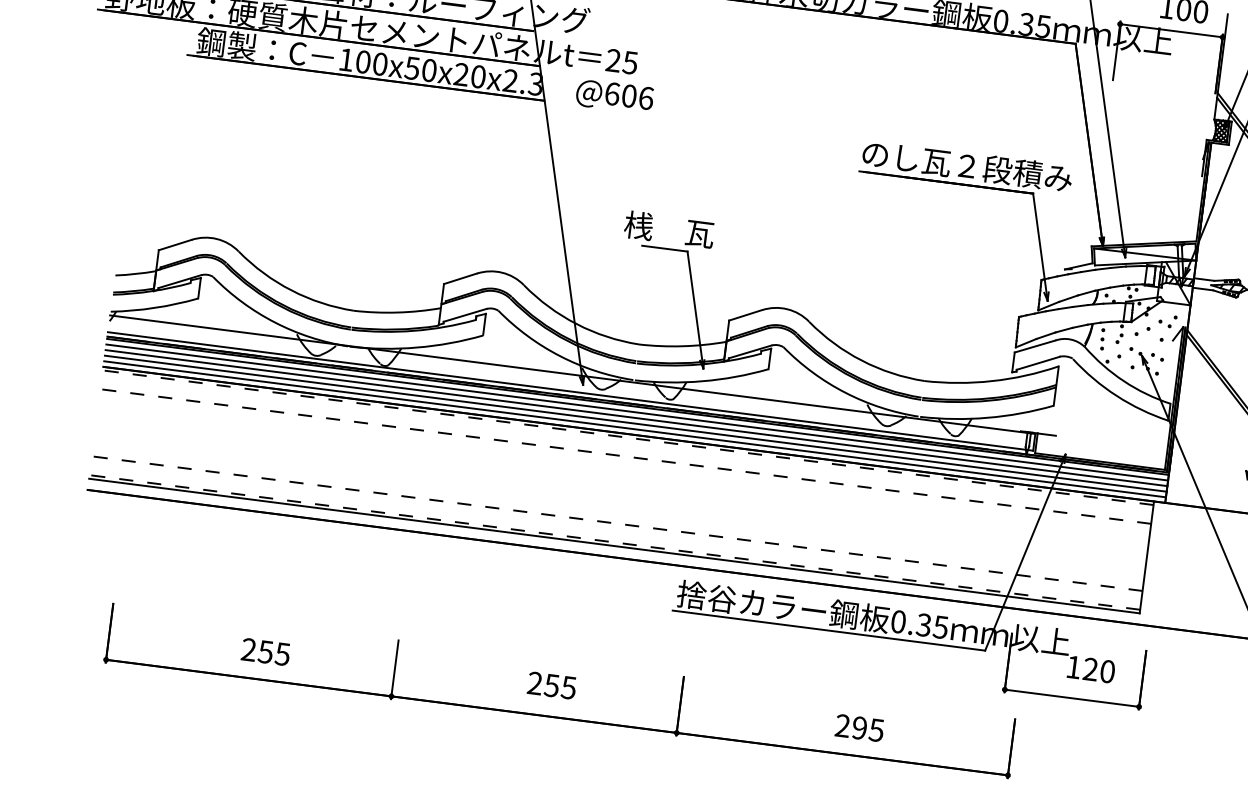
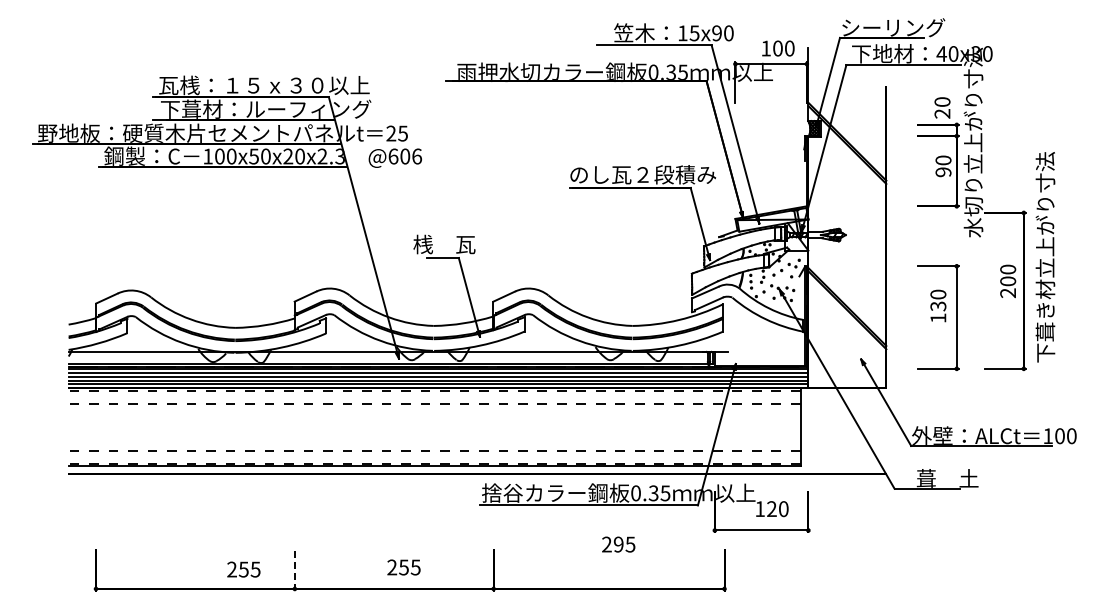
text: (265, 651) -> (243, 569), moved
line: (394, 668) -> (294, 569), solid -> dashed
text: (859, 727) -> (618, 544), moved

